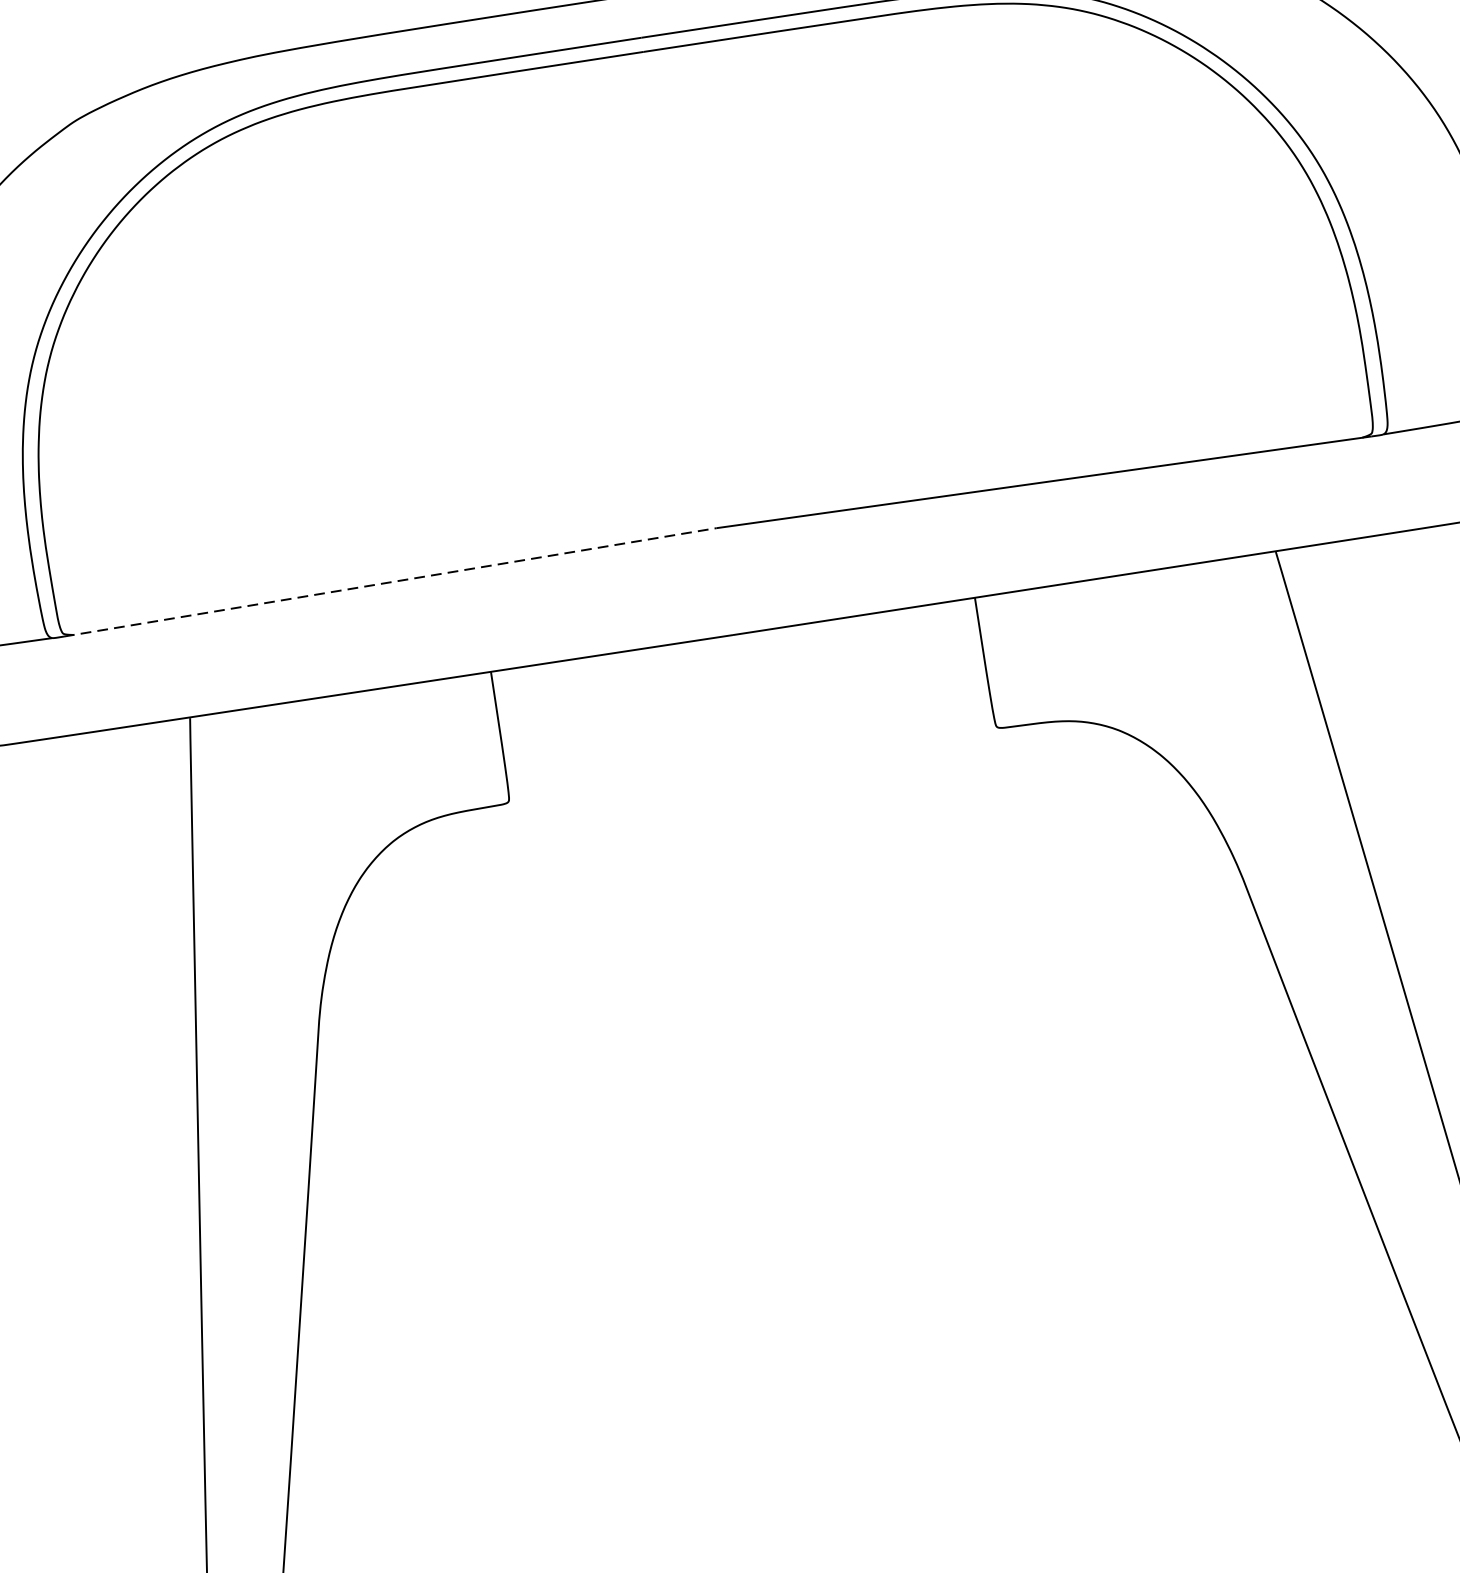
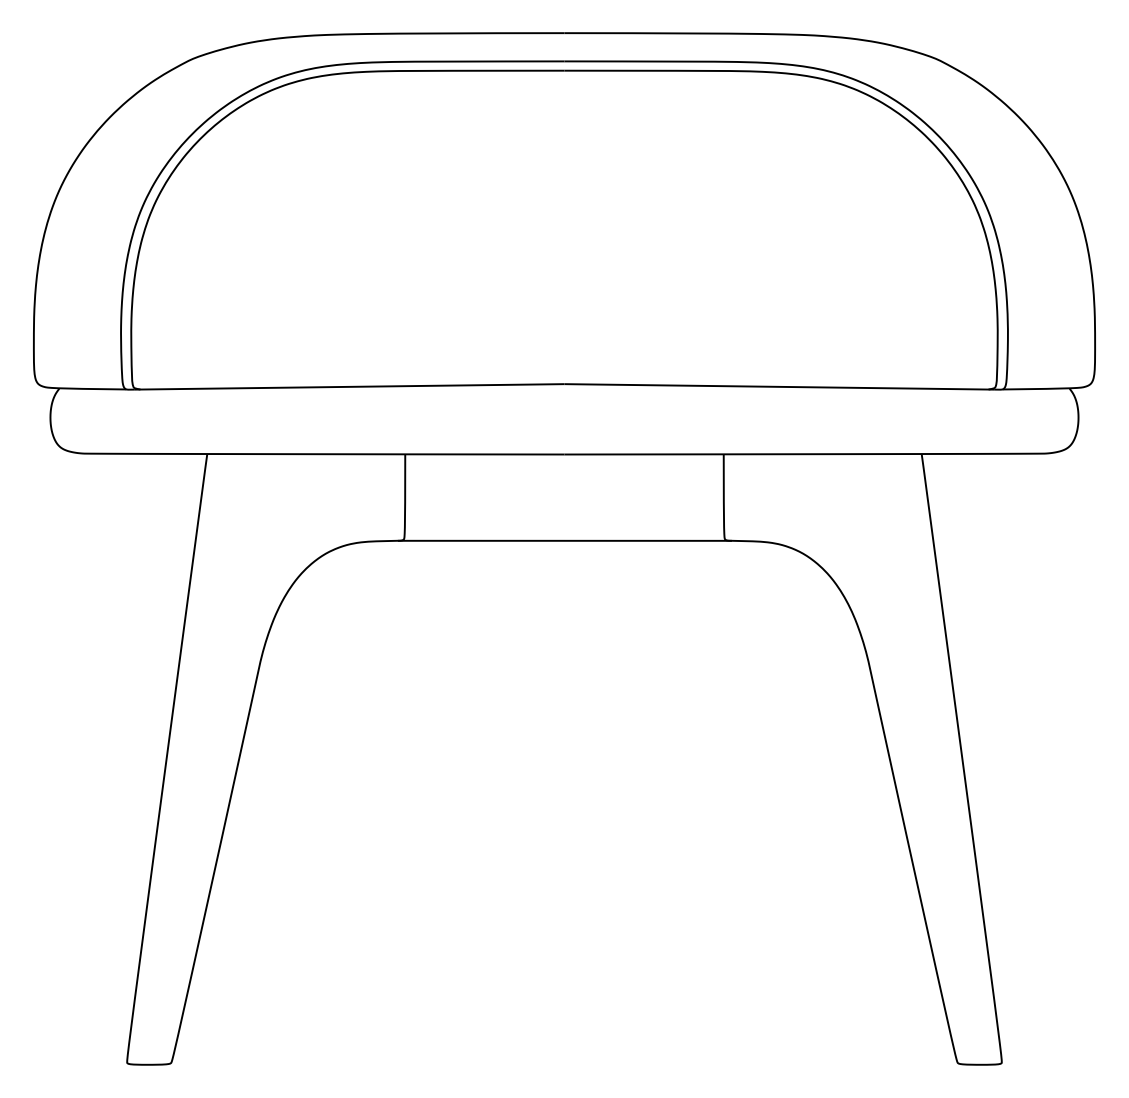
line: (390, 581) -> (349, 386), dashed -> solid
line: (752, 765) -> (564, 540), added

